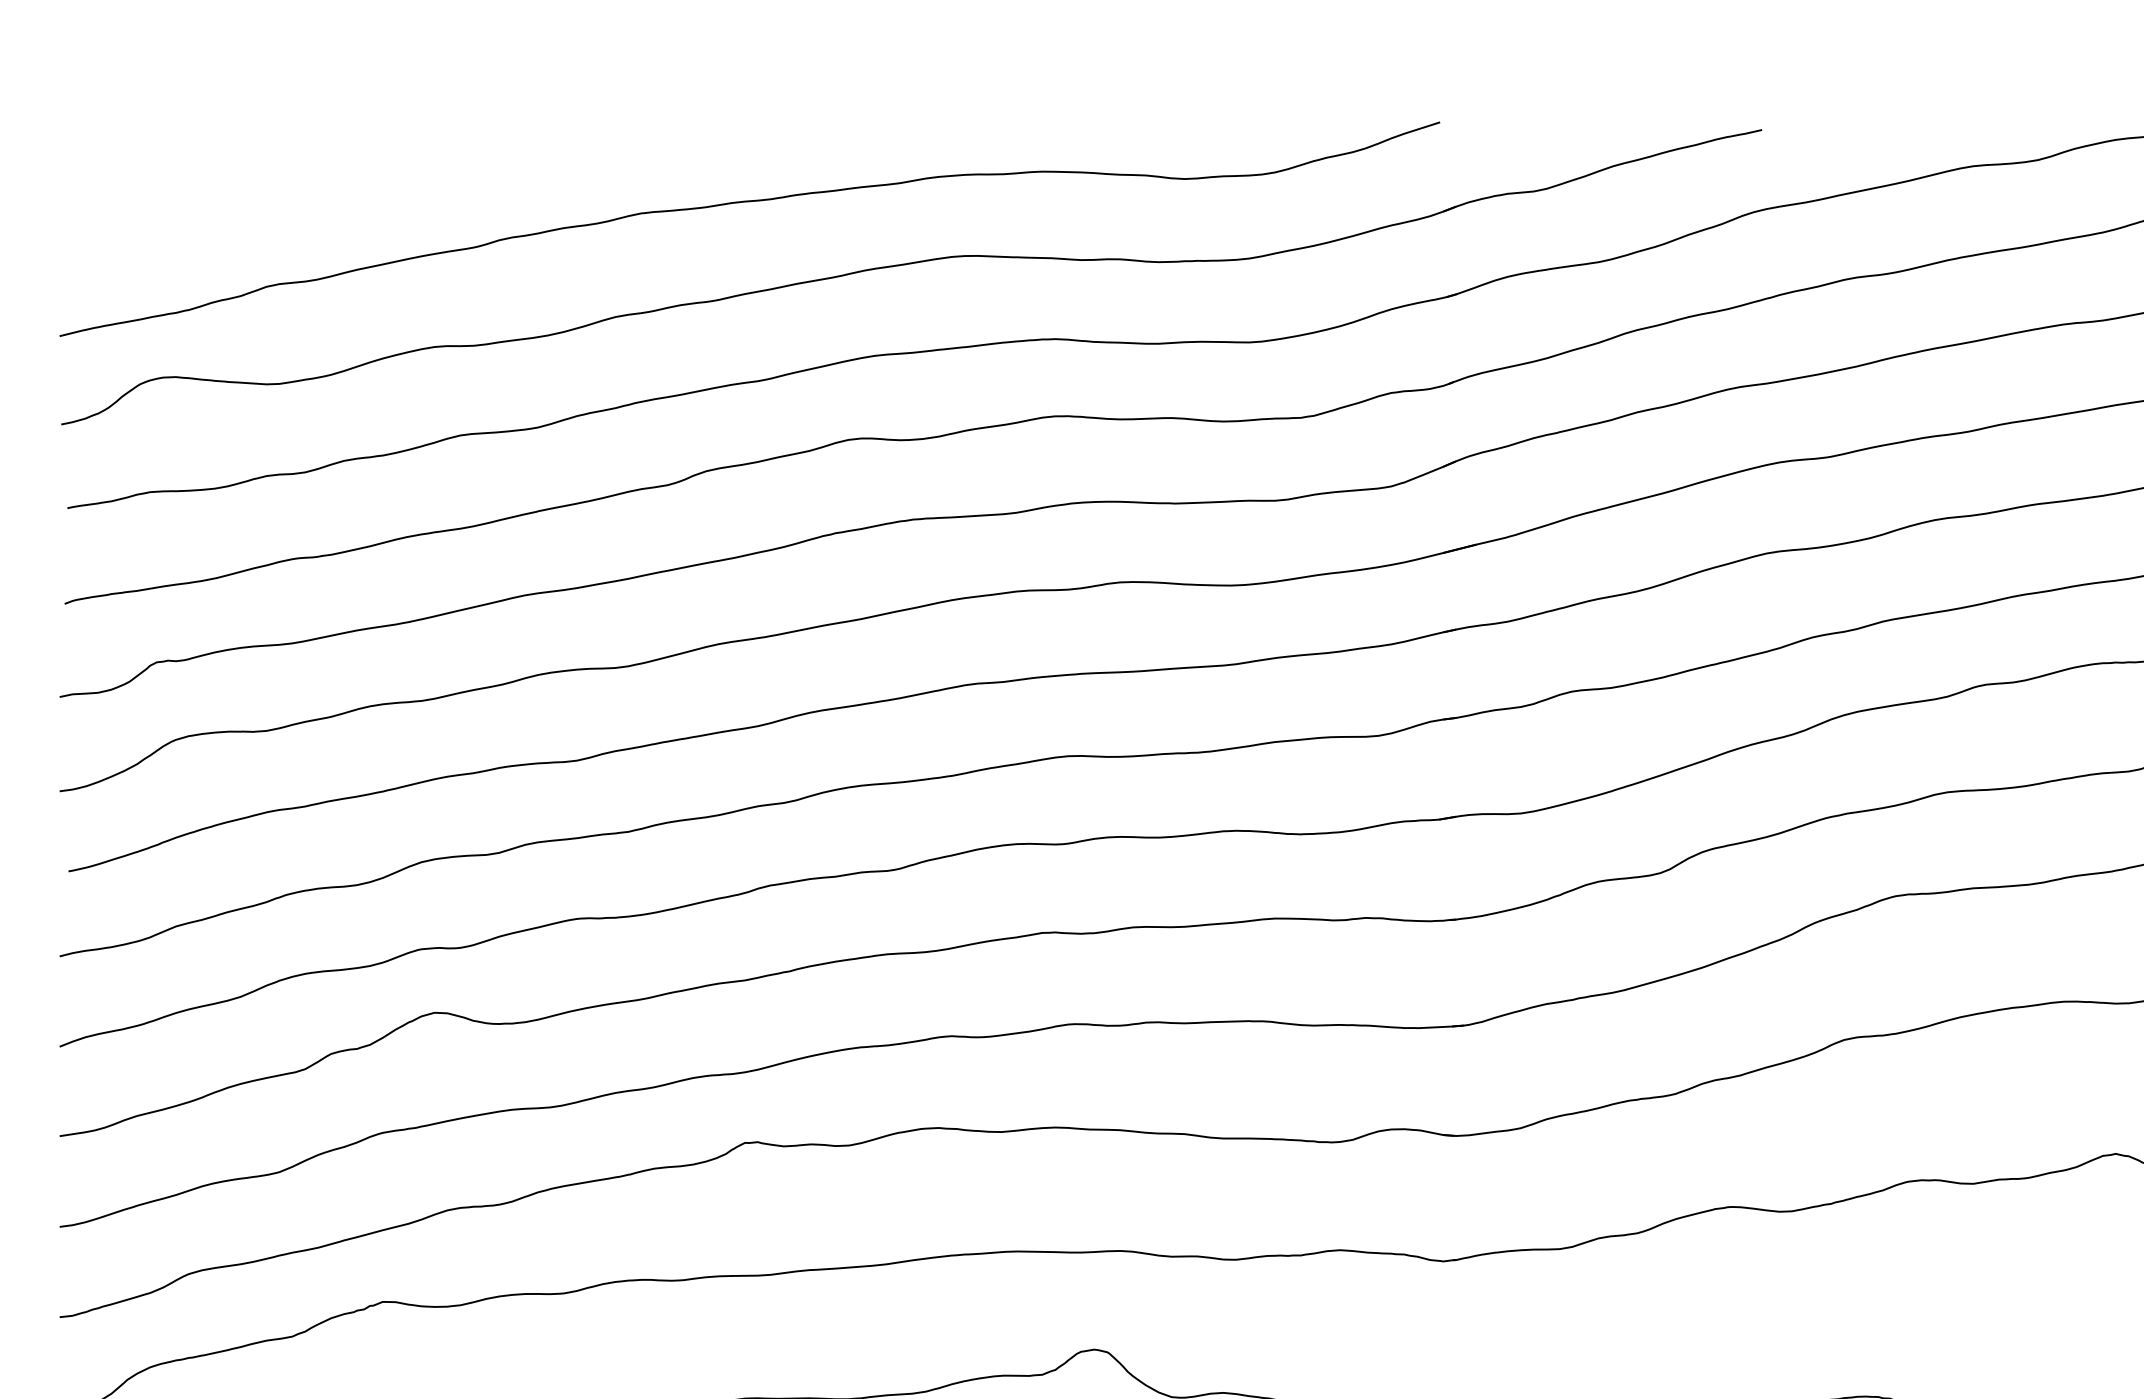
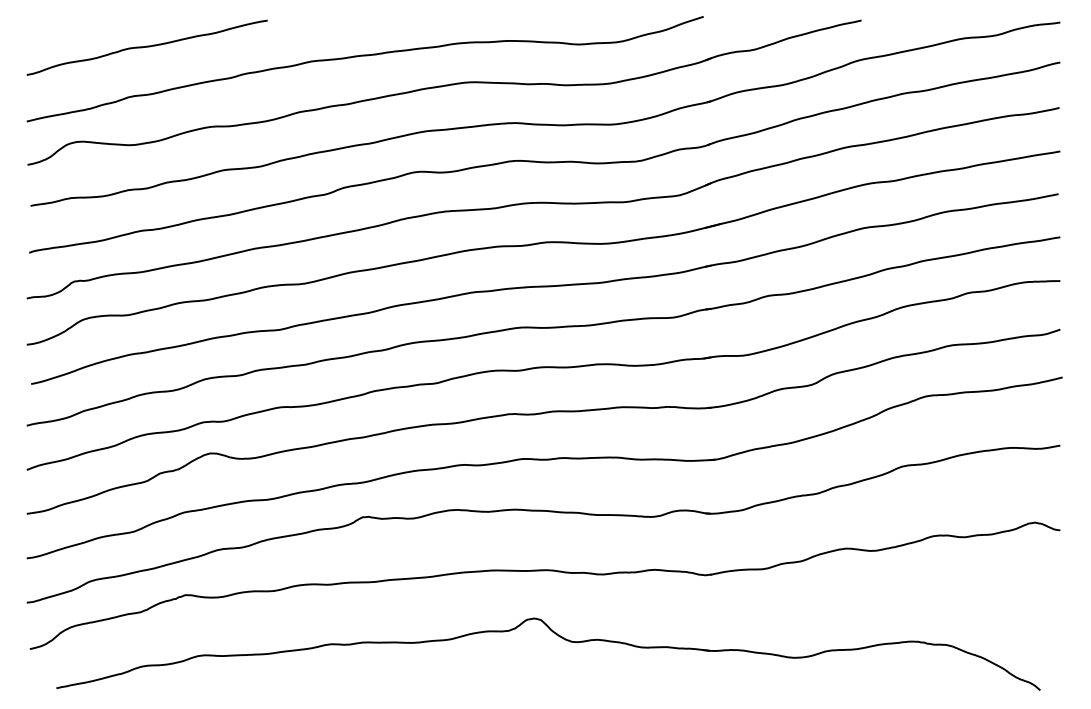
curve: (303, 185) -> (146, 47), added

